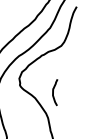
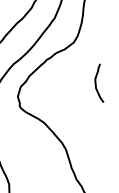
curve: (53, 92) -> (96, 83), moved

